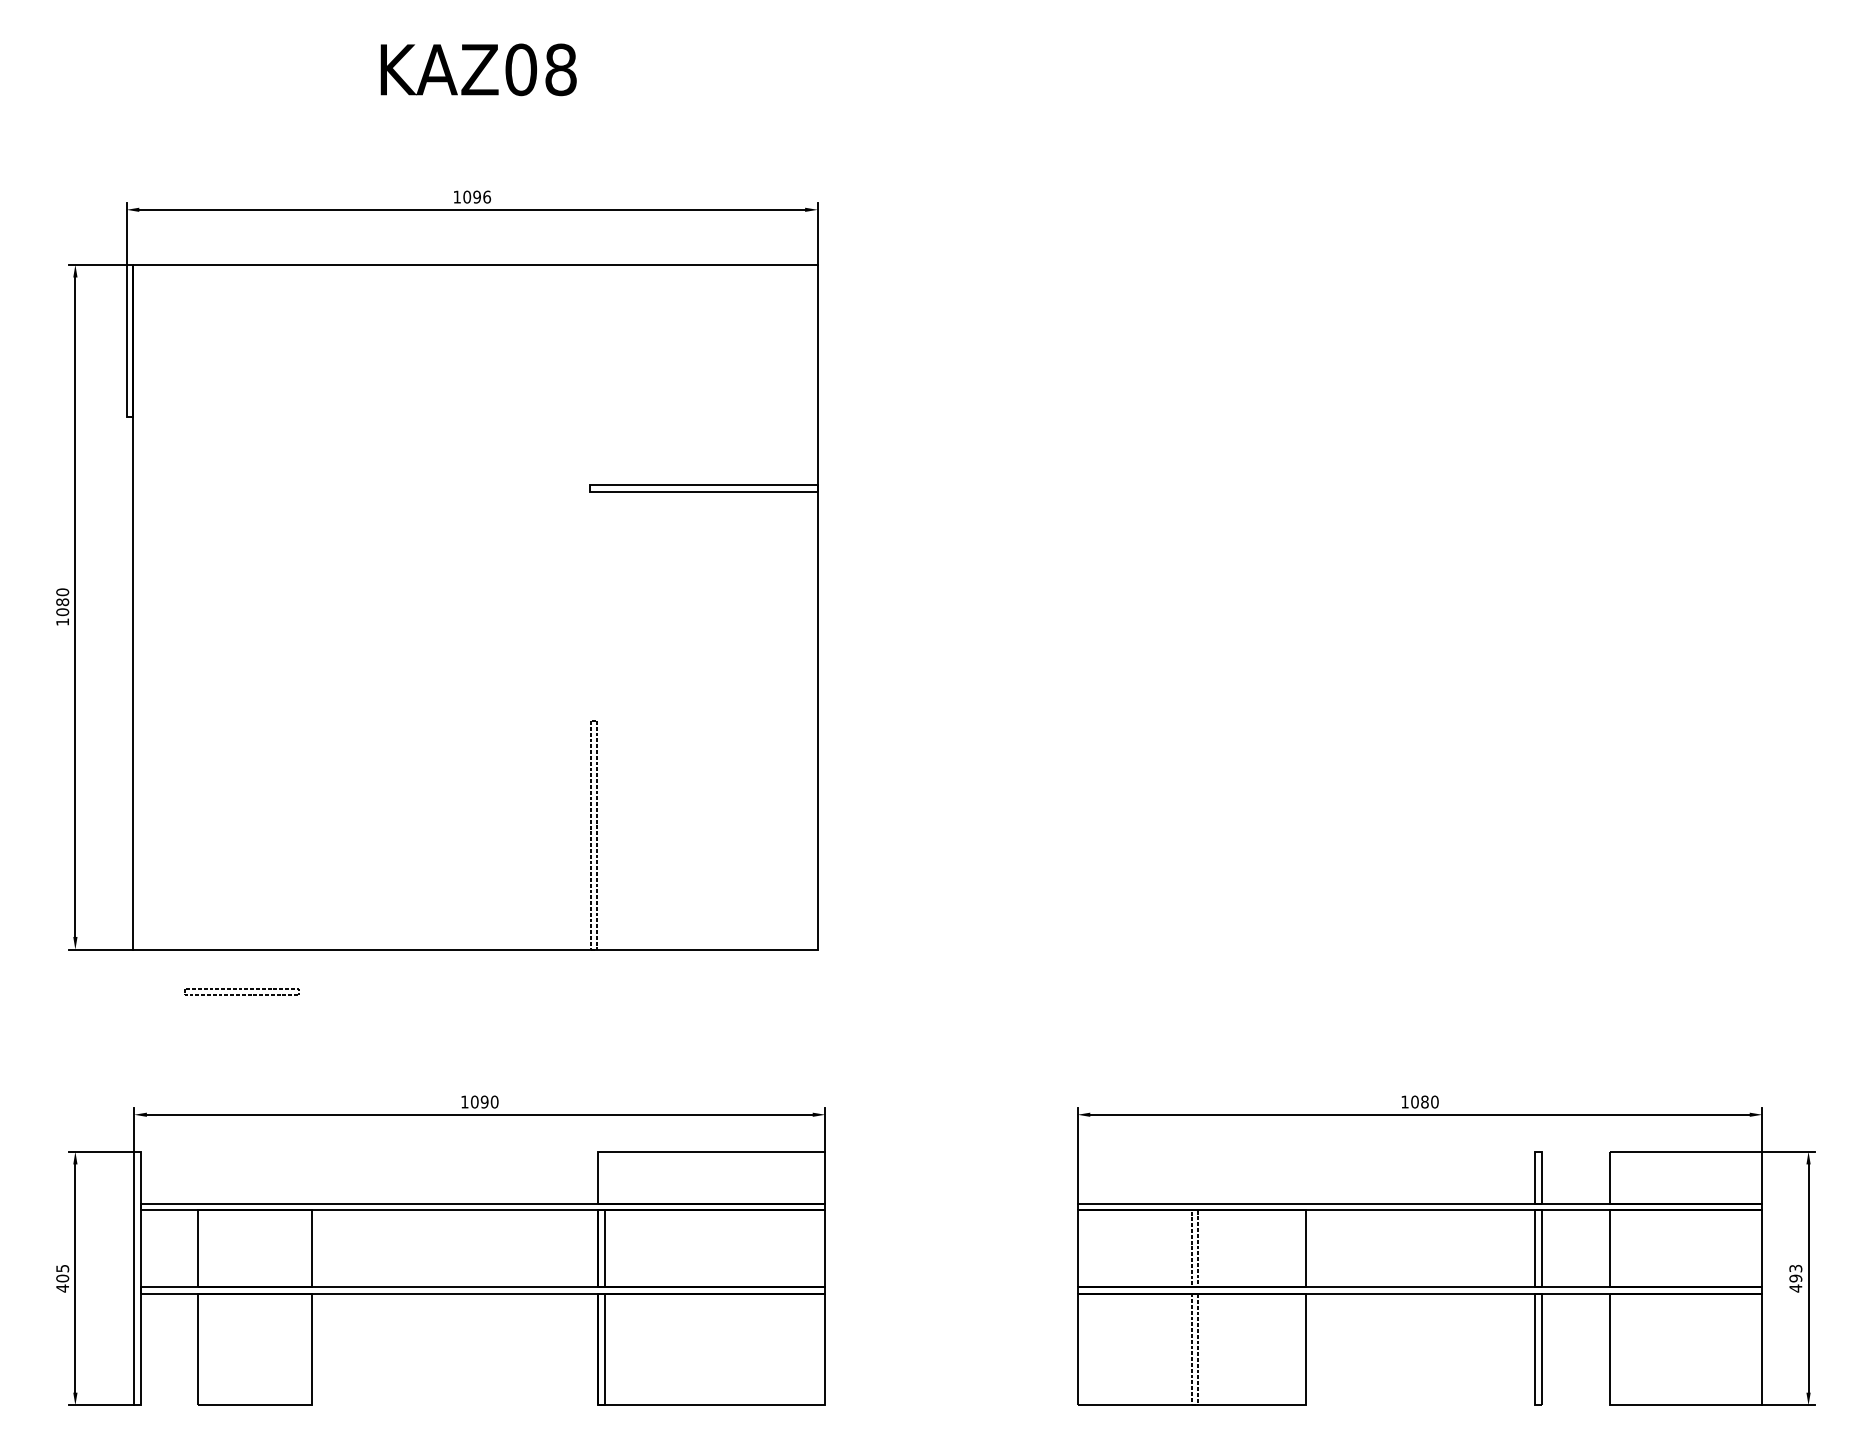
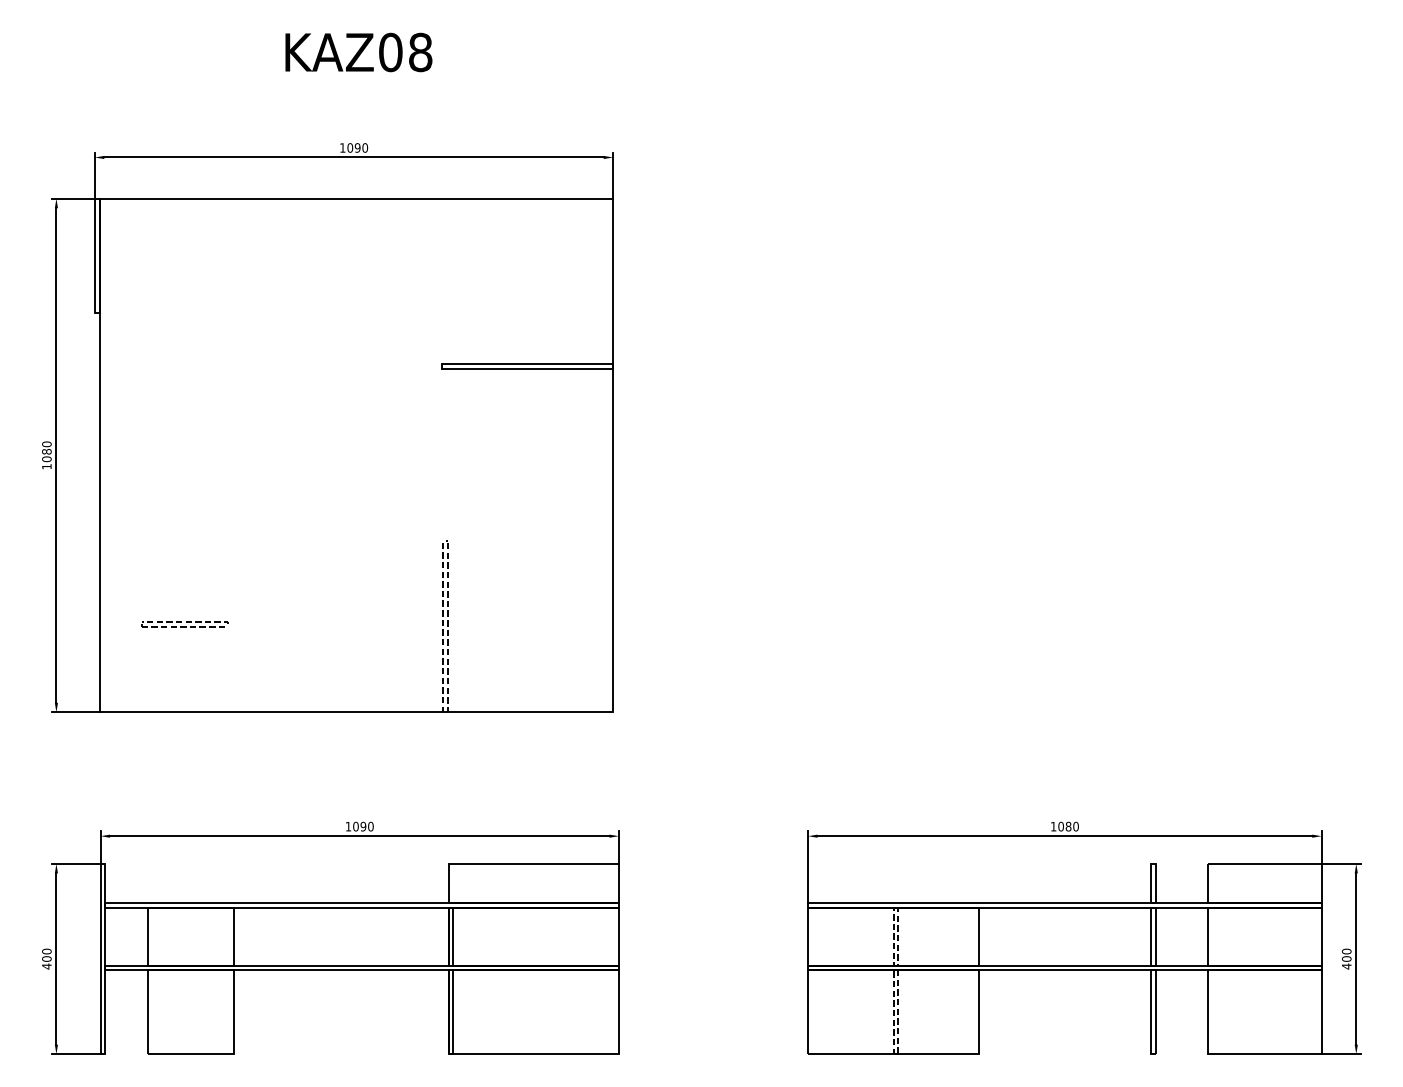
text: (487, 196) -> (365, 147), 1096 -> 1090
part: (241, 991) -> (184, 623), moved
text: (62, 1268) -> (46, 951), 405 -> 400
text: (1795, 1273) -> (1346, 955), 493 -> 400

